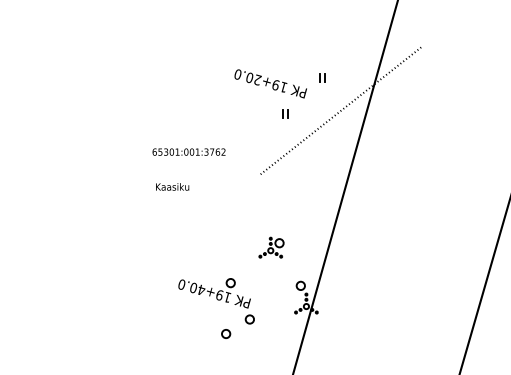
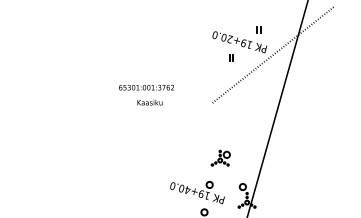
text: (270, 83) -> (239, 41), moved
text: (188, 151) -> (146, 87), moved
text: (172, 186) -> (149, 102), moved
part: (214, 293) -> (197, 192), moved

